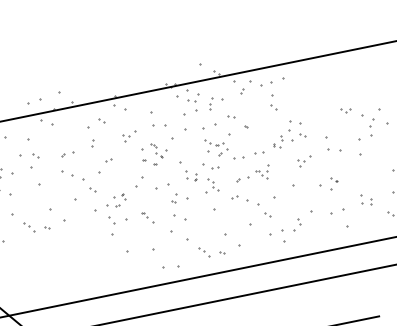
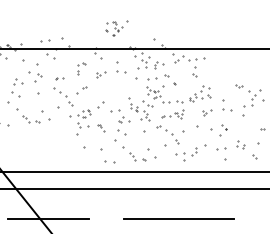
part: (98, 132) -> (81, 68), size x0.7
part: (158, 153) -> (116, 28), moved
part: (329, 184) -> (219, 130), size x1.4

